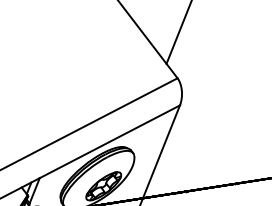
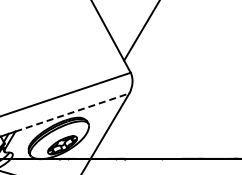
line: (110, 141) -> (72, 112), solid -> dashed

